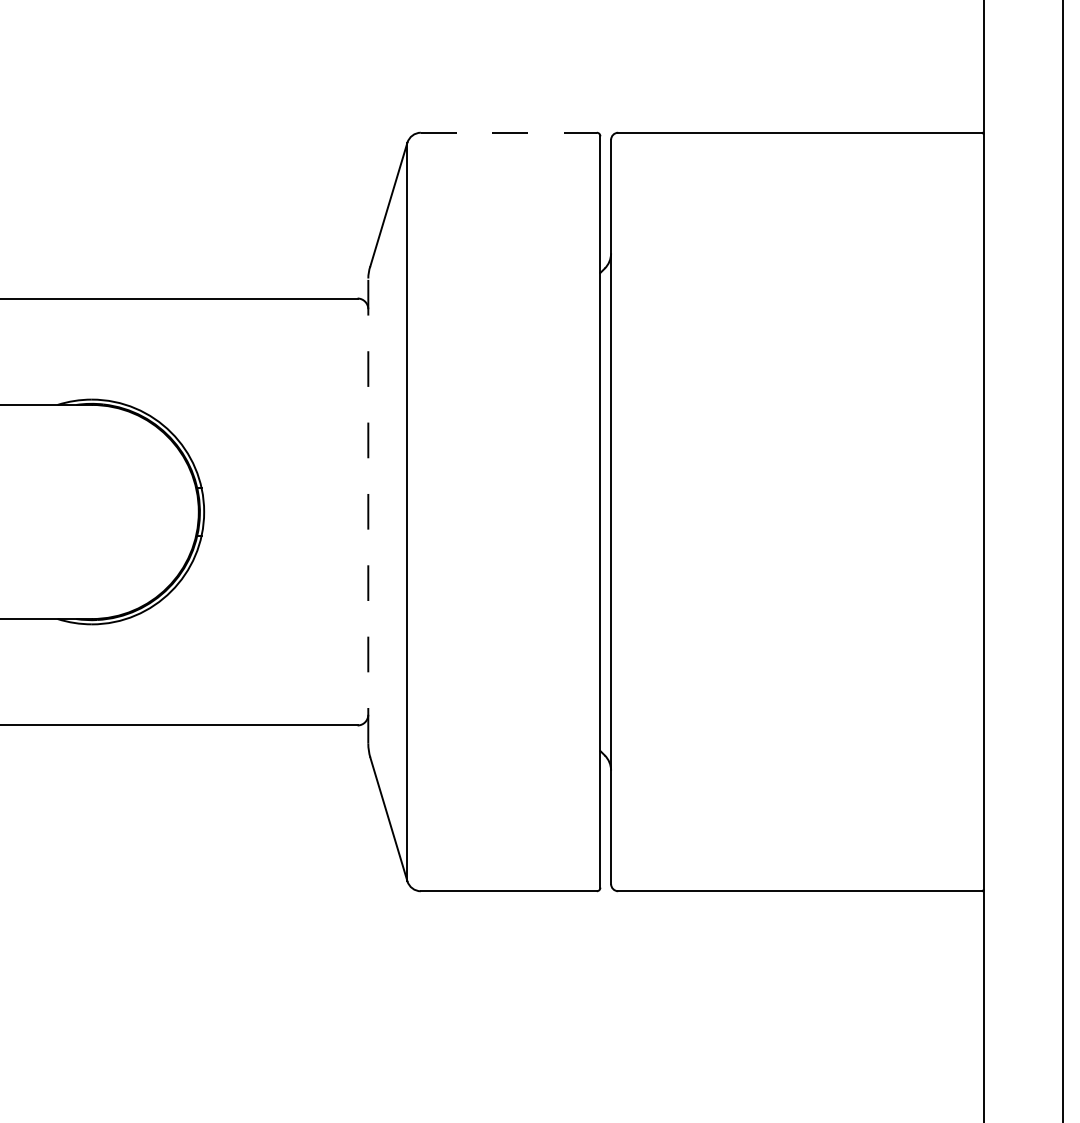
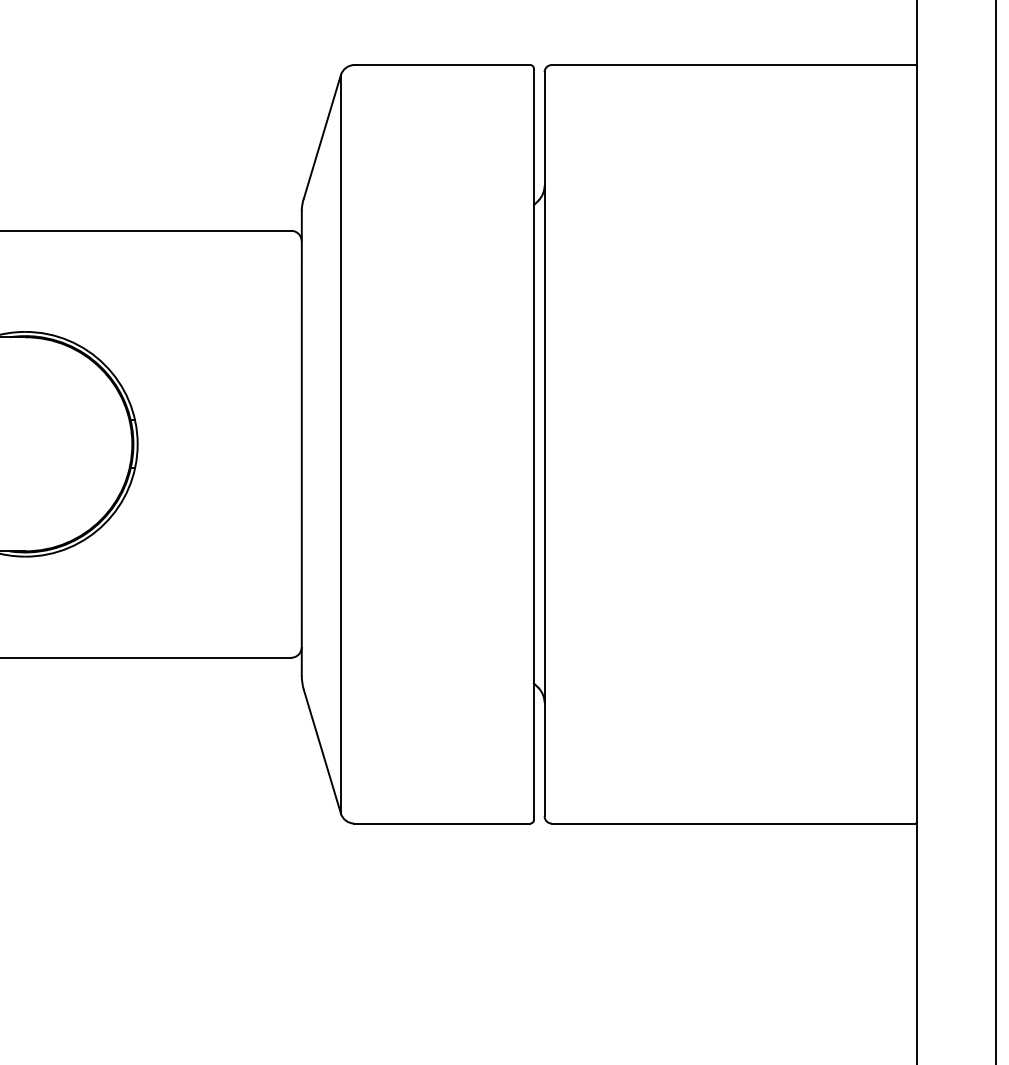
line: (508, 132) -> (442, 64), dashed -> solid
line: (368, 511) -> (302, 443), dashed -> solid

